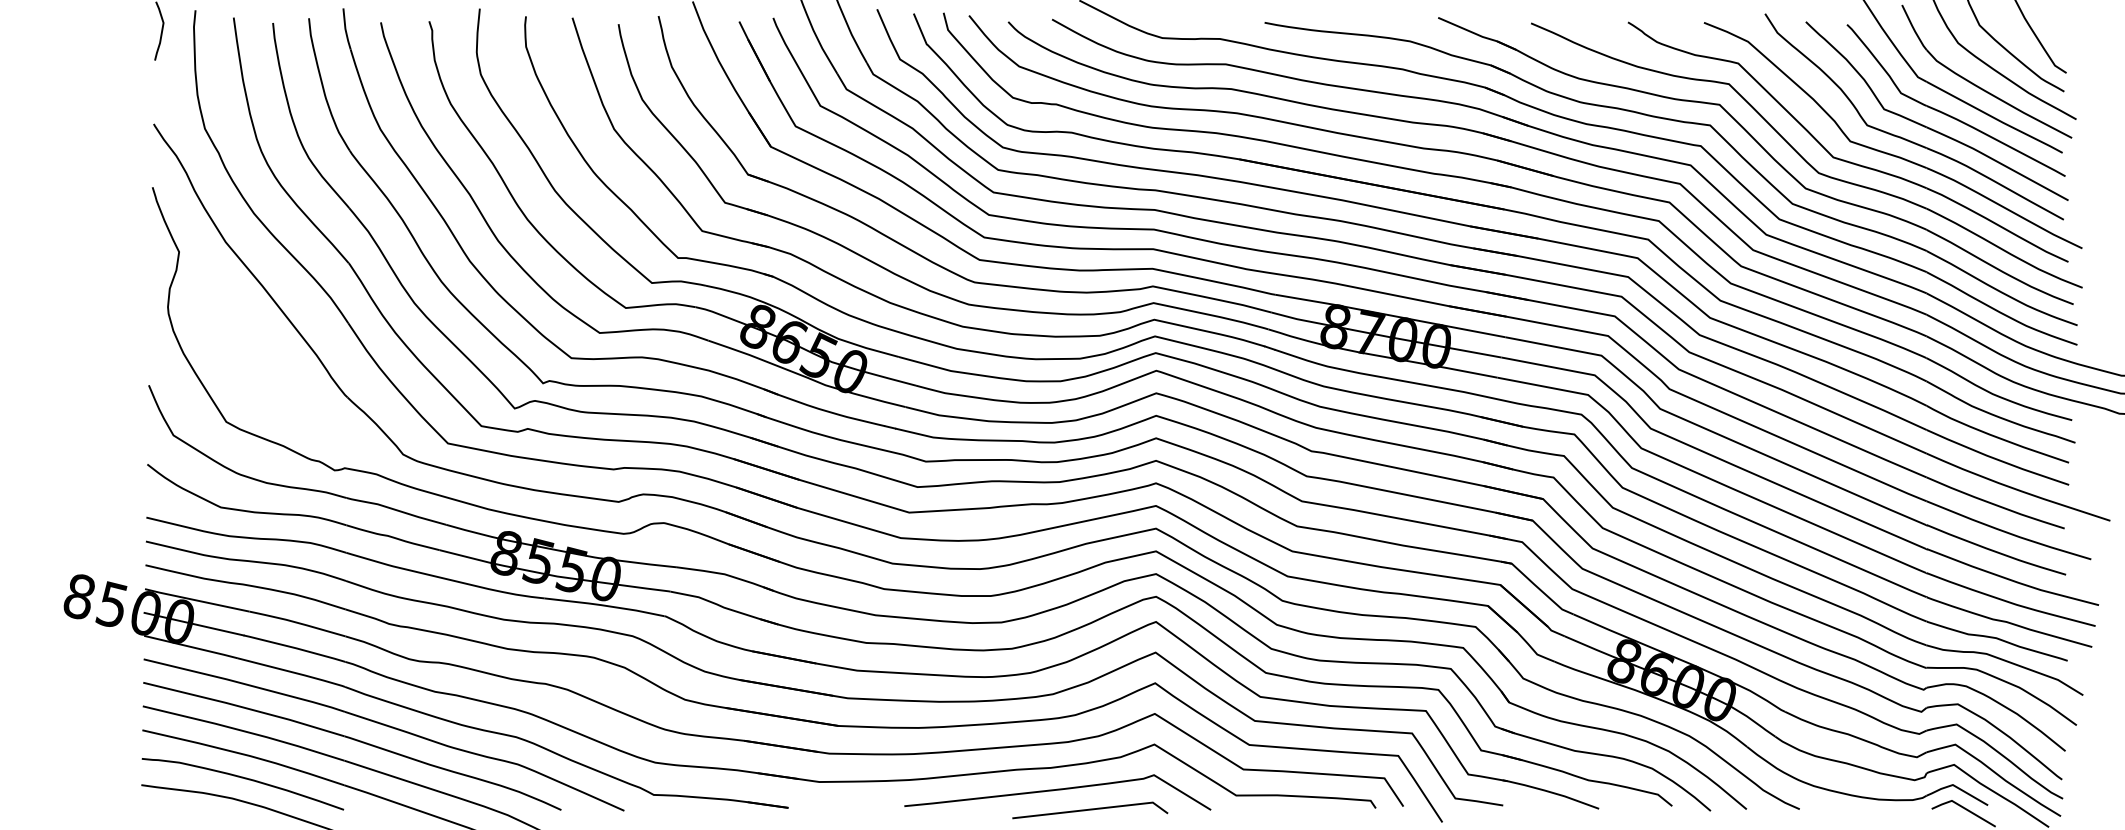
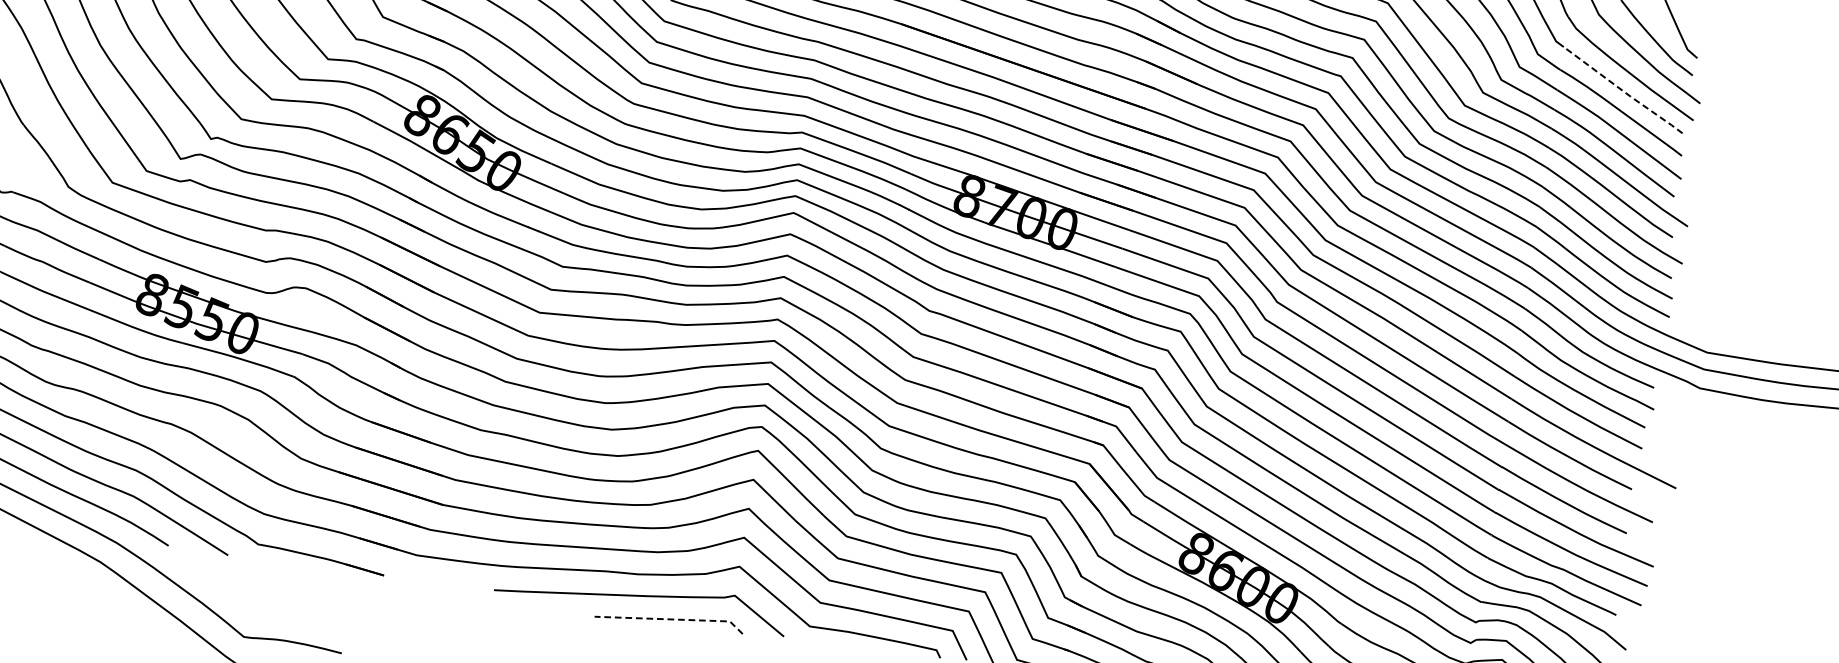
line: (1995, 118) -> (1623, 91), solid -> dashed
line: (1092, 809) -> (671, 619), solid -> dashed

